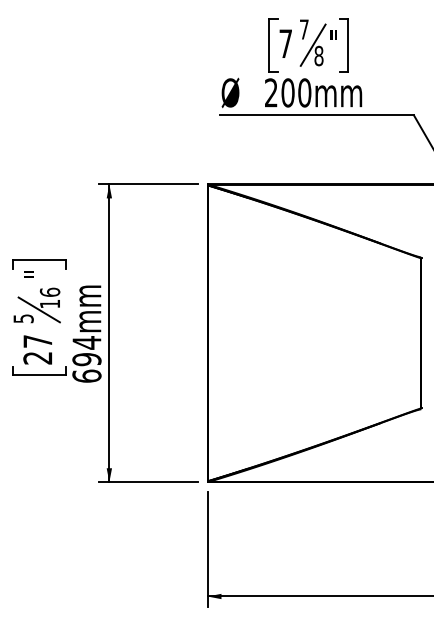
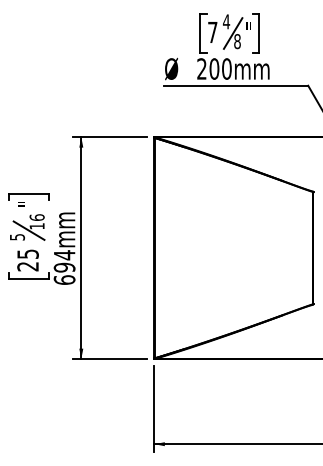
text: (304, 29) -> (226, 21), 7 -> 4
text: (37, 341) -> (27, 254), 27 -> 25

